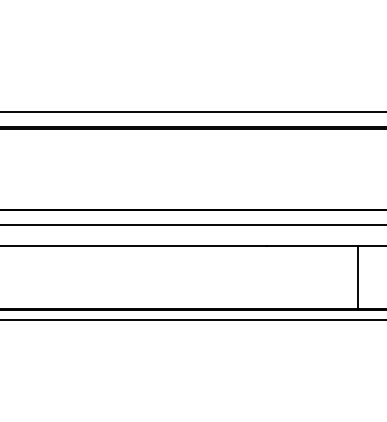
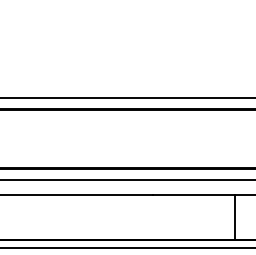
line: (358, 277) -> (235, 217), moved

